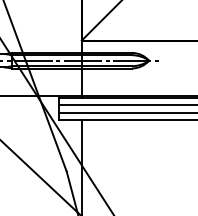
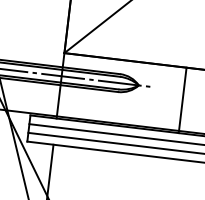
line: (188, 68) -> (183, 99), added

